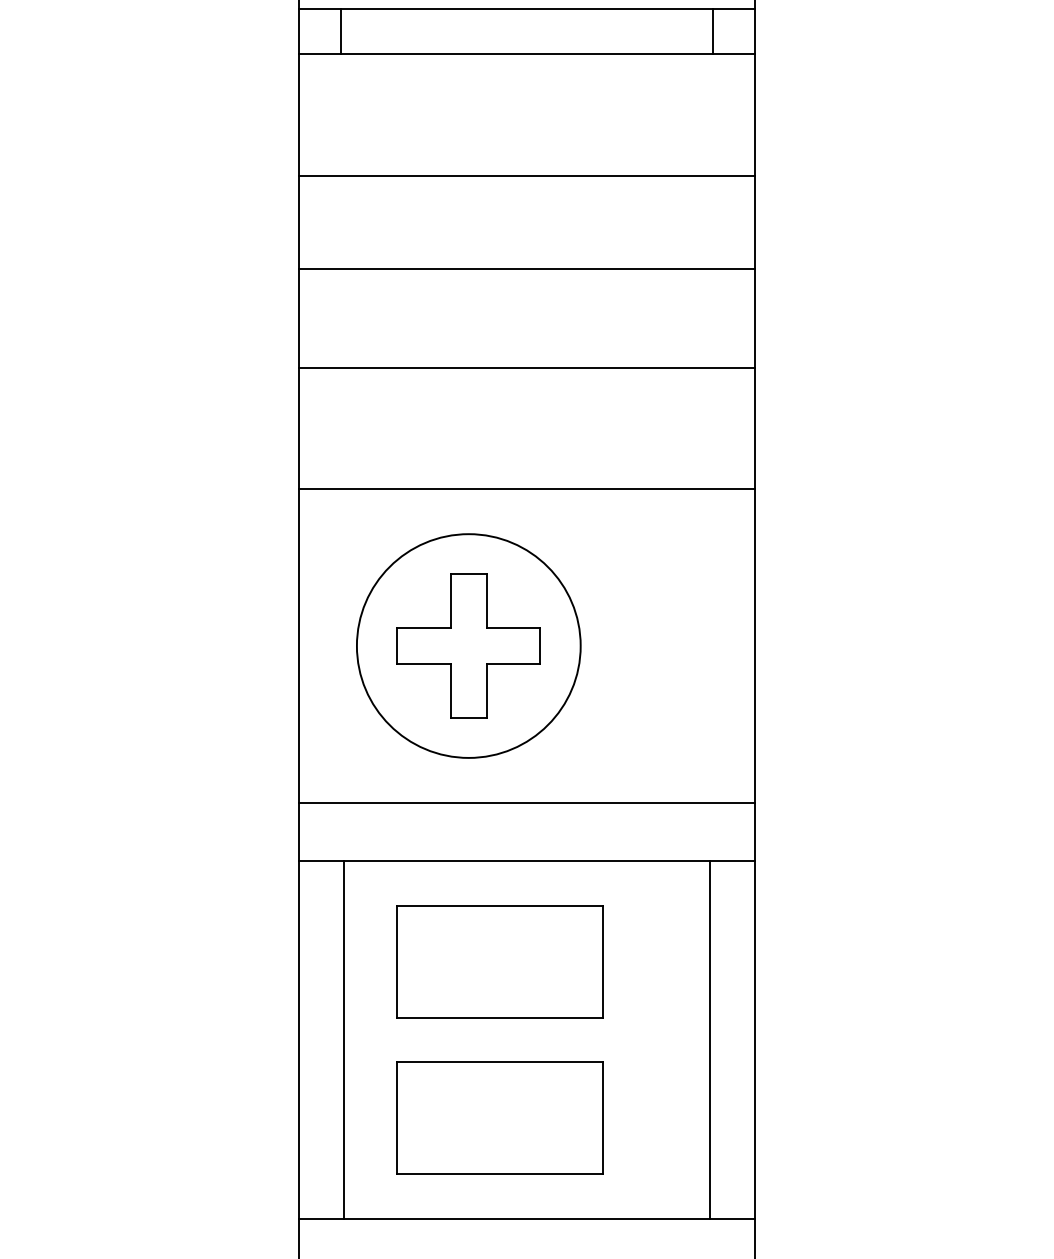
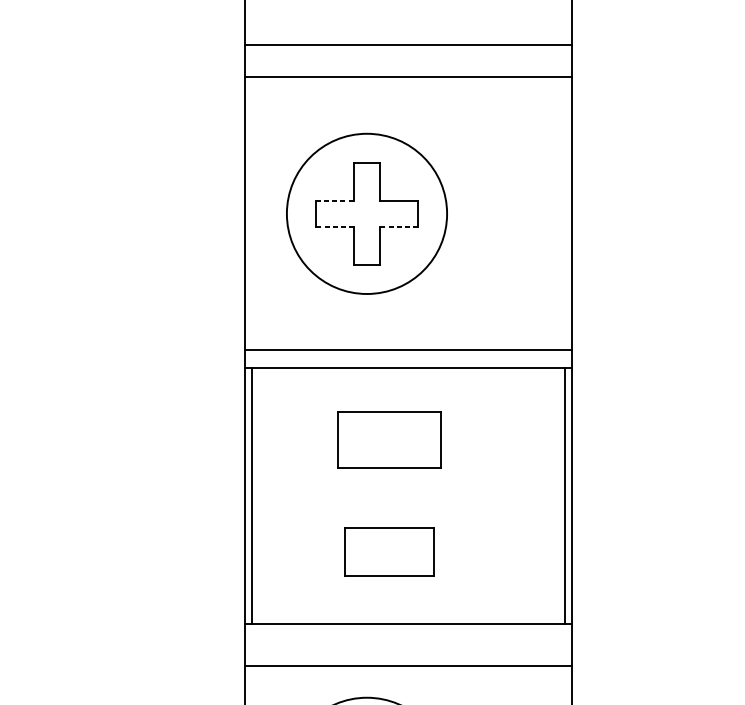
line: (526, 367) -> (408, 45), moved
line: (526, 489) -> (408, 77), moved
line: (424, 628) -> (335, 201), solid -> dashed
line: (424, 663) -> (335, 226), solid -> dashed
line: (513, 663) -> (398, 226), solid -> dashed
line: (526, 802) -> (408, 350), moved
part: (499, 961) -> (388, 439), size x0.7
line: (343, 1039) -> (252, 495), moved
line: (710, 1039) -> (565, 495), moved
part: (499, 1117) -> (388, 551), size x0.6

